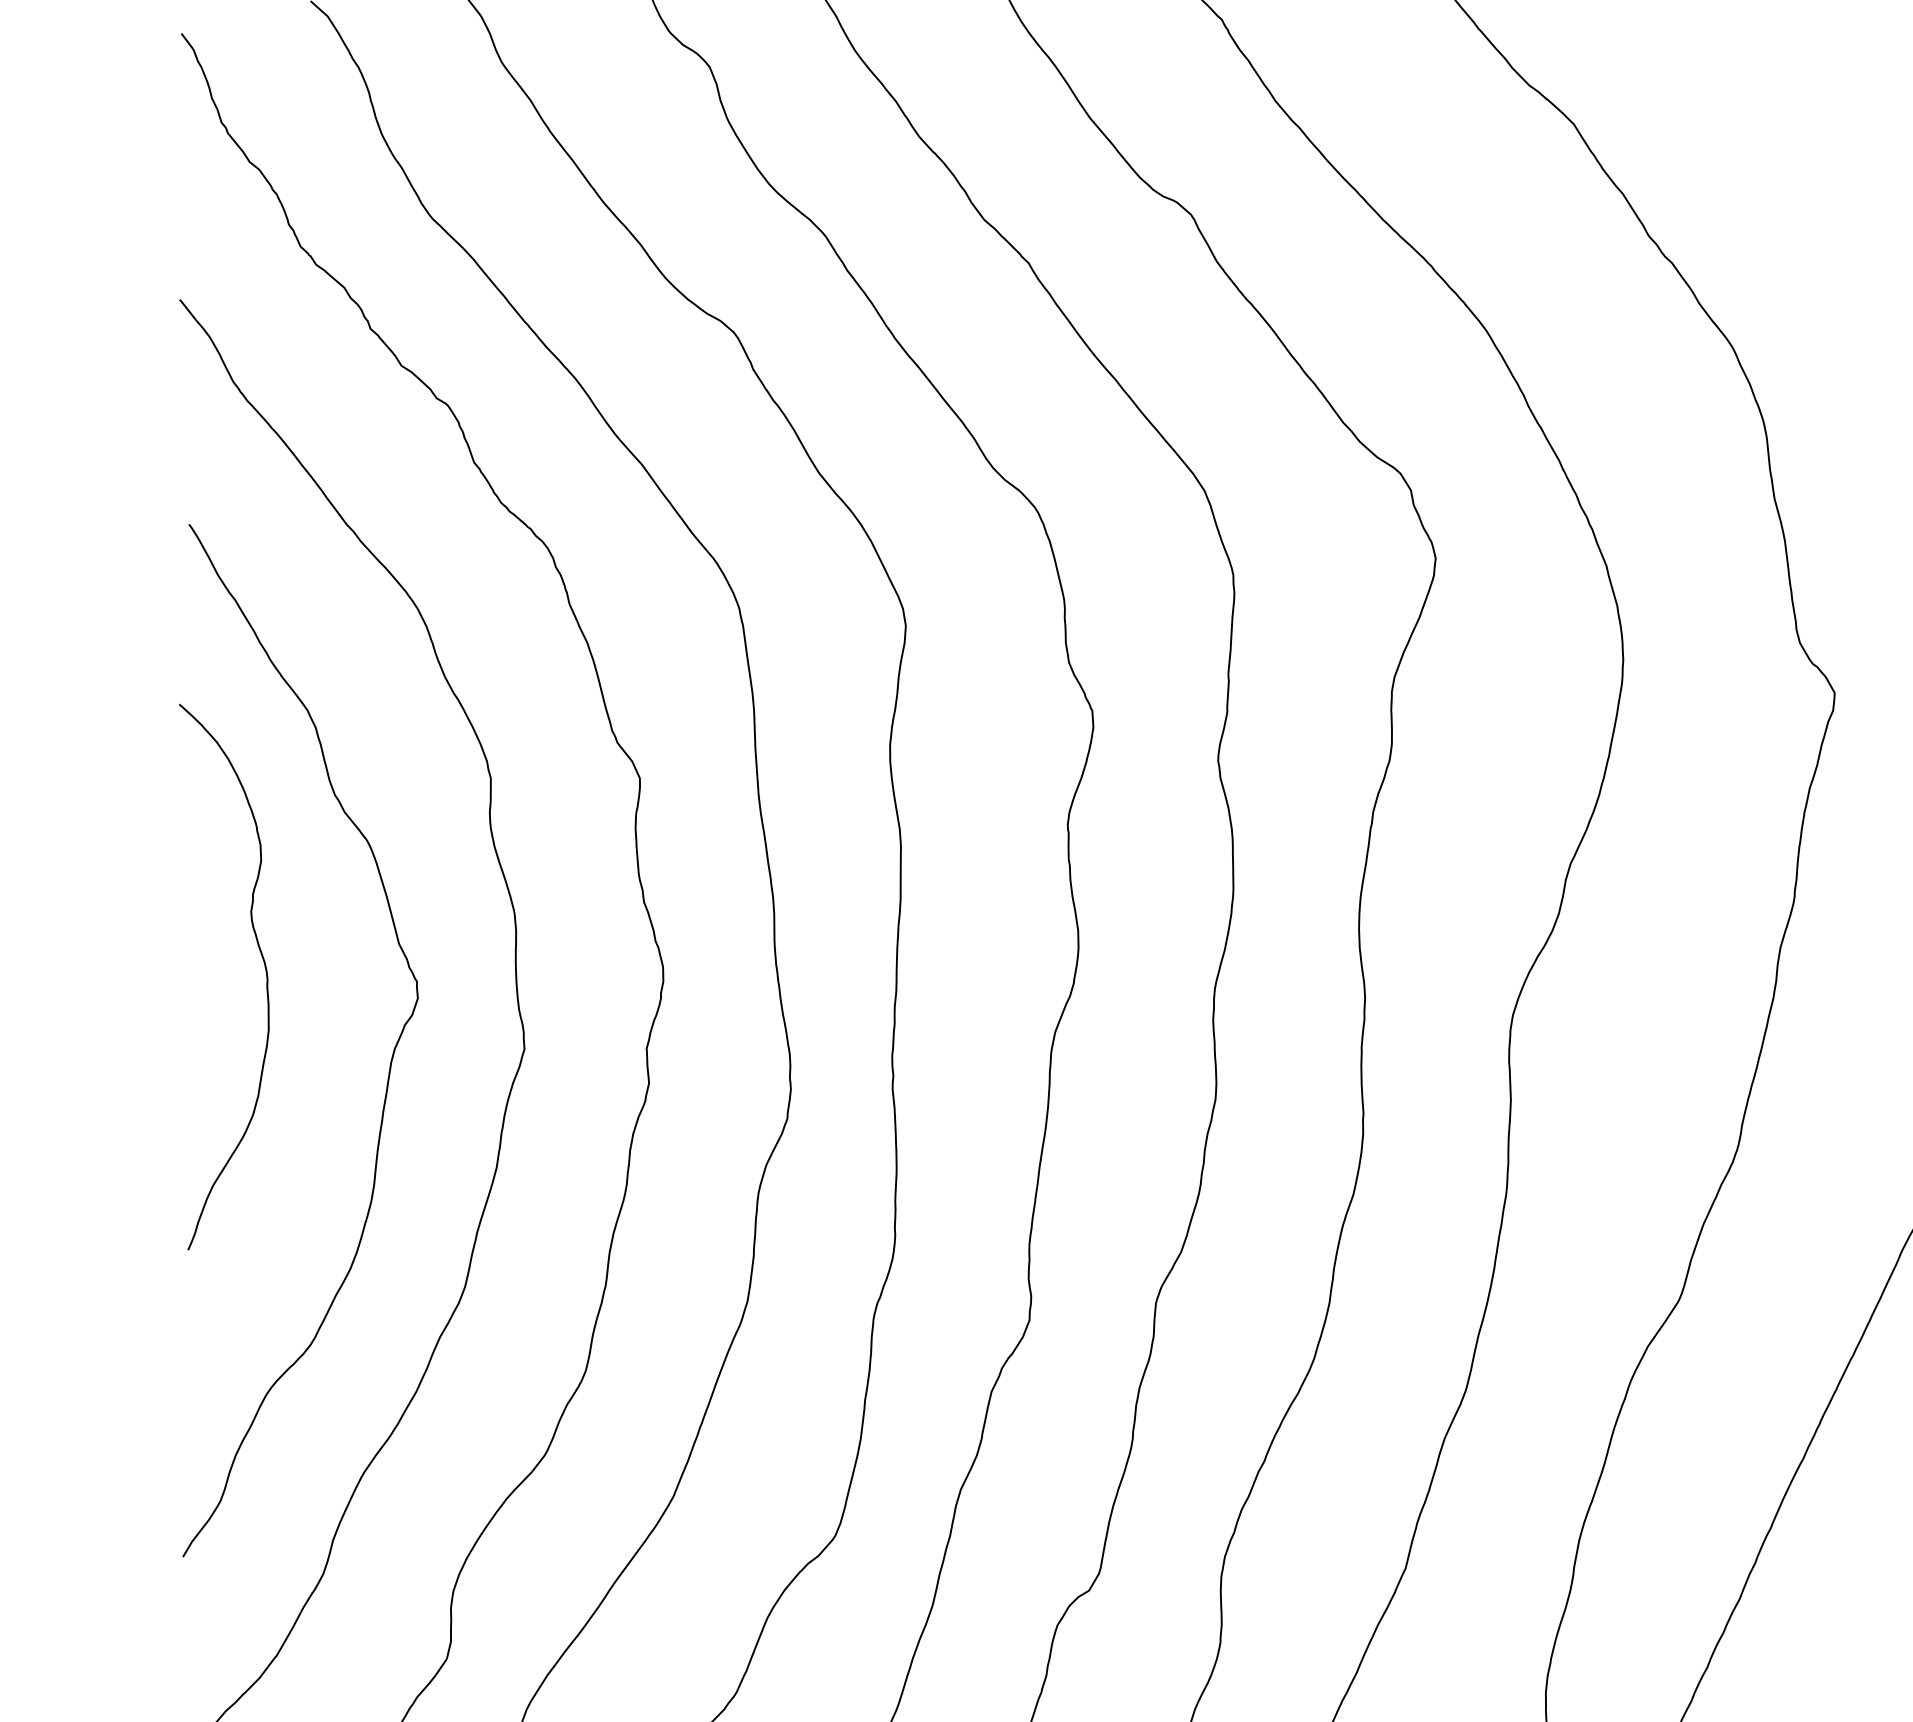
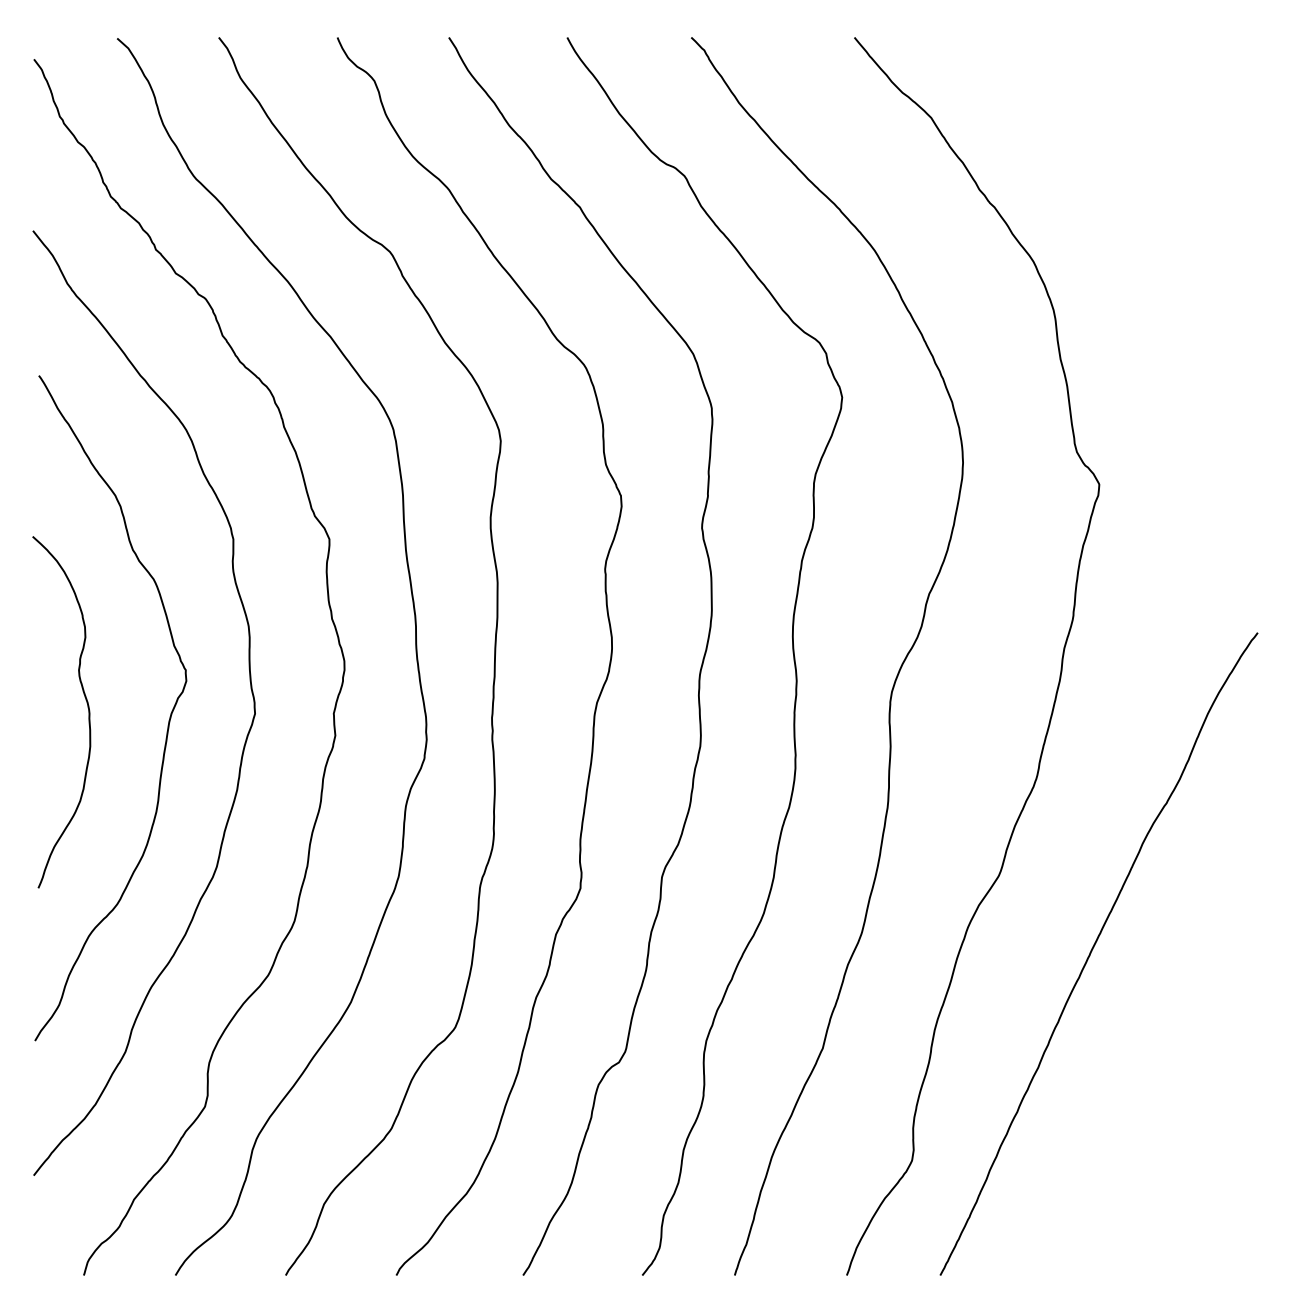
curve: (264, 969) -> (87, 707), moved

